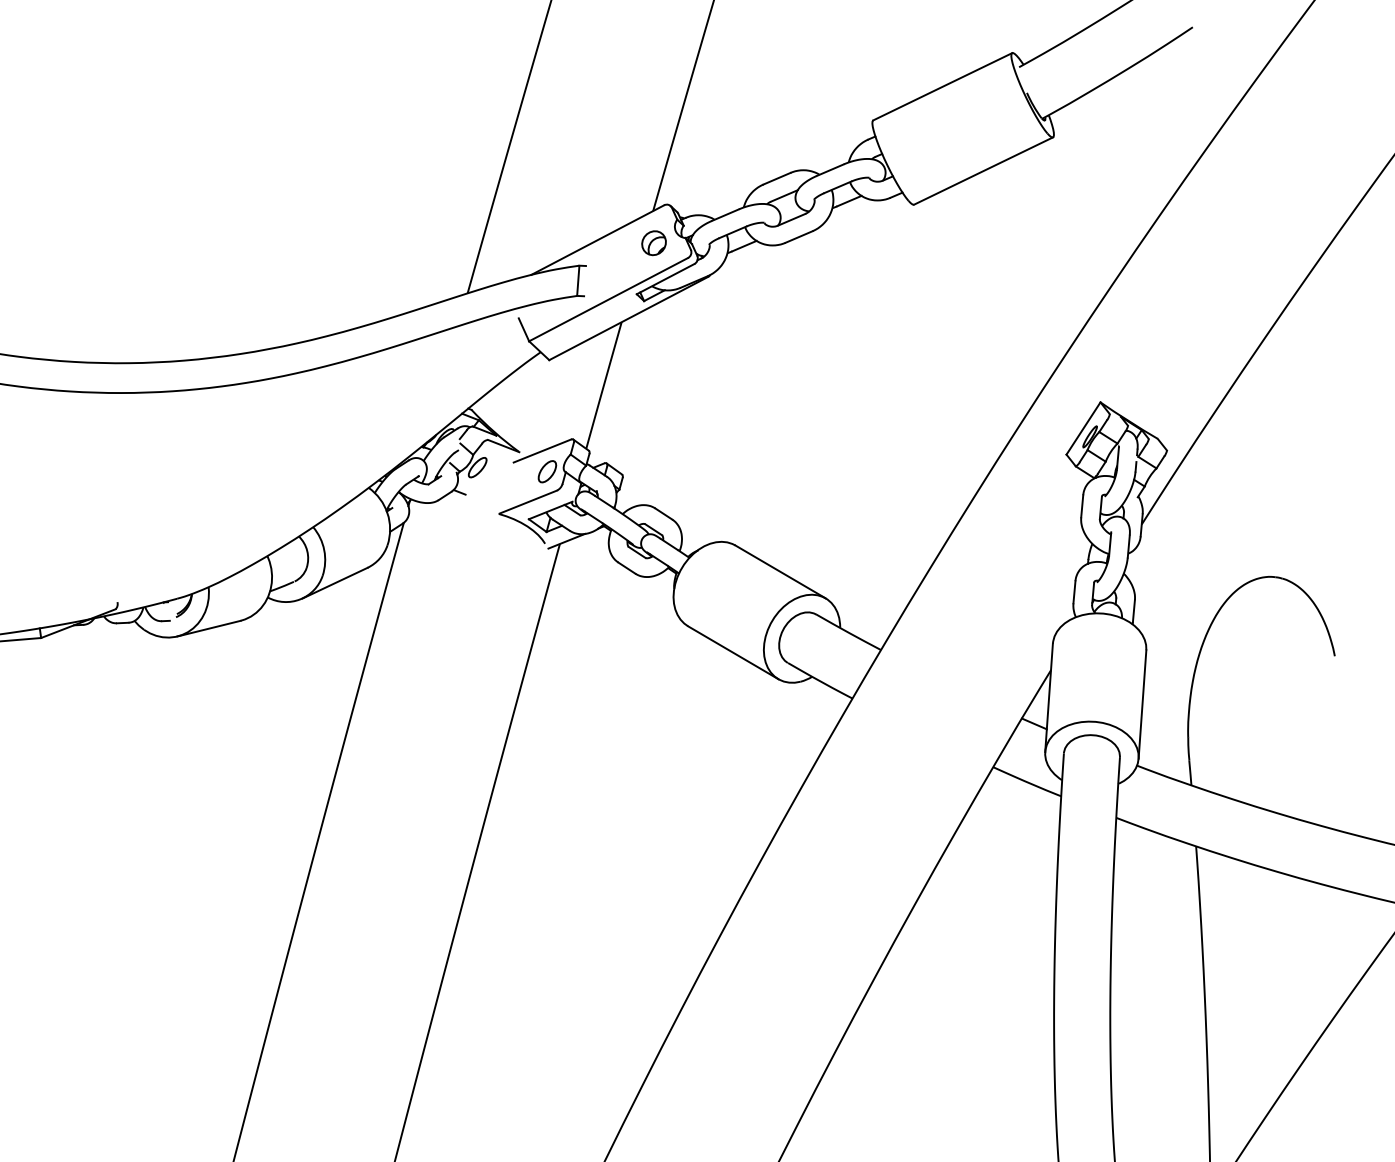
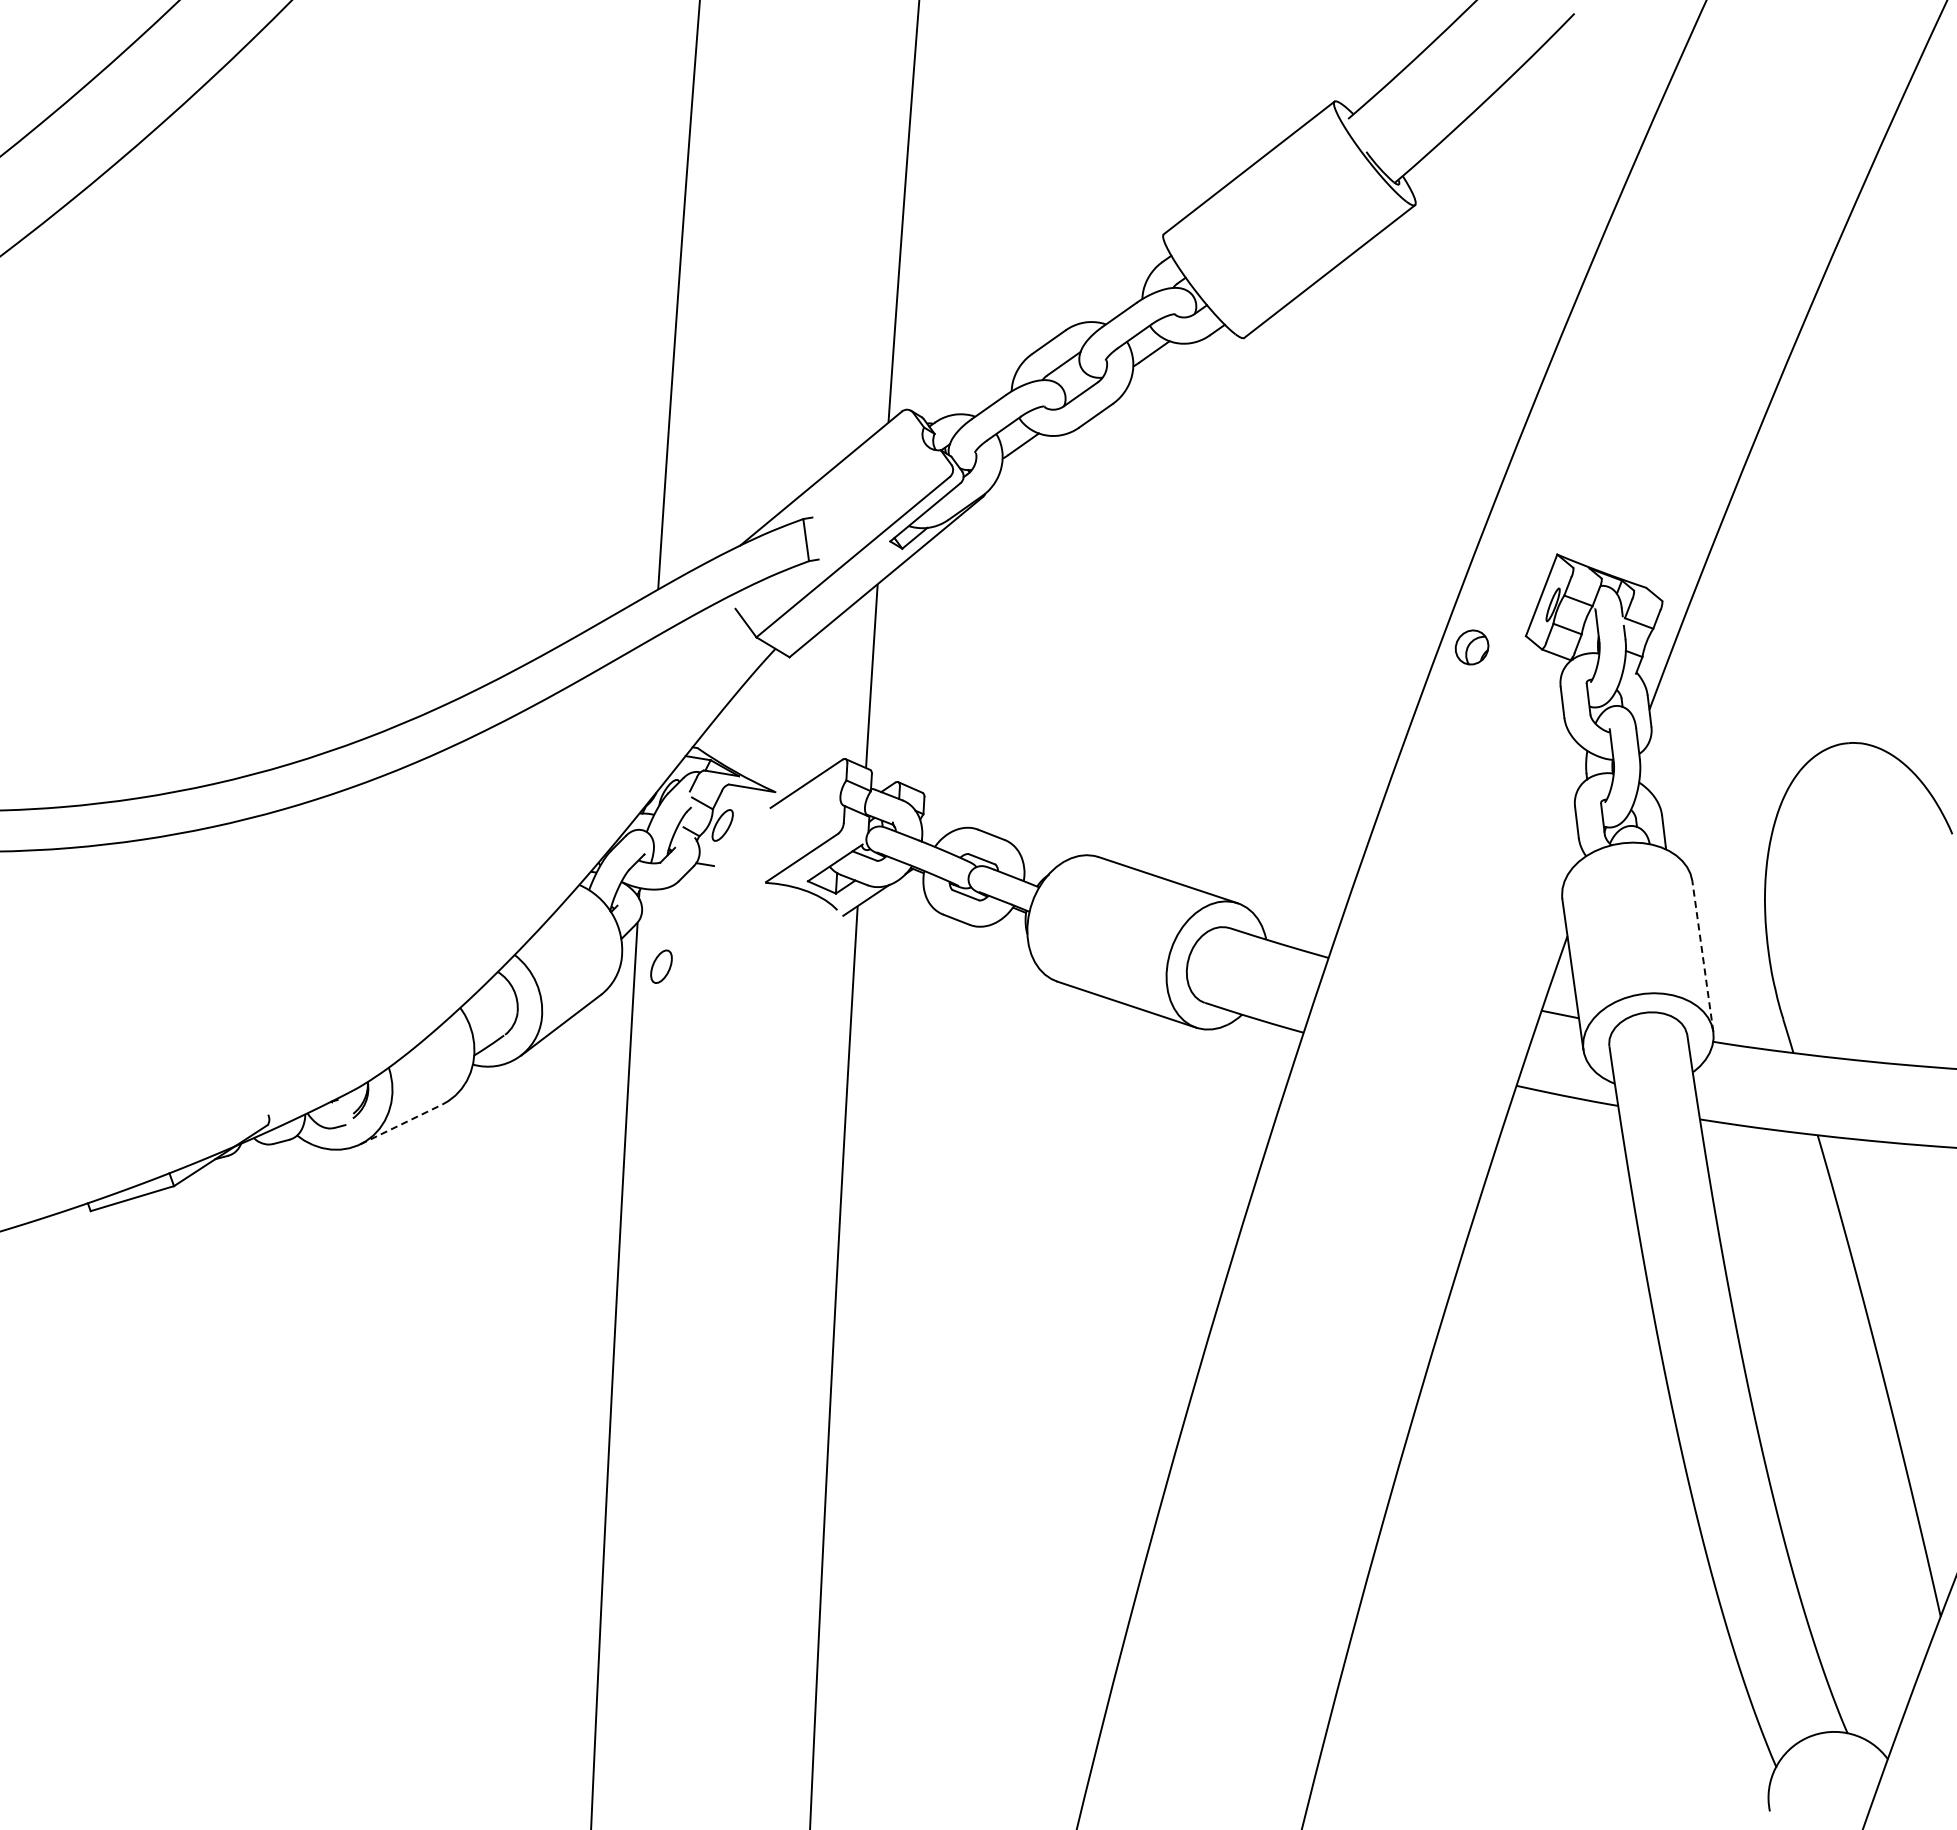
part: (653, 243) -> (1471, 647), moved
part: (547, 471) -> (661, 966), moved
line: (209, 628) -> (401, 1124), solid -> dashed
line: (1142, 703) -> (1702, 955), solid -> dashed

